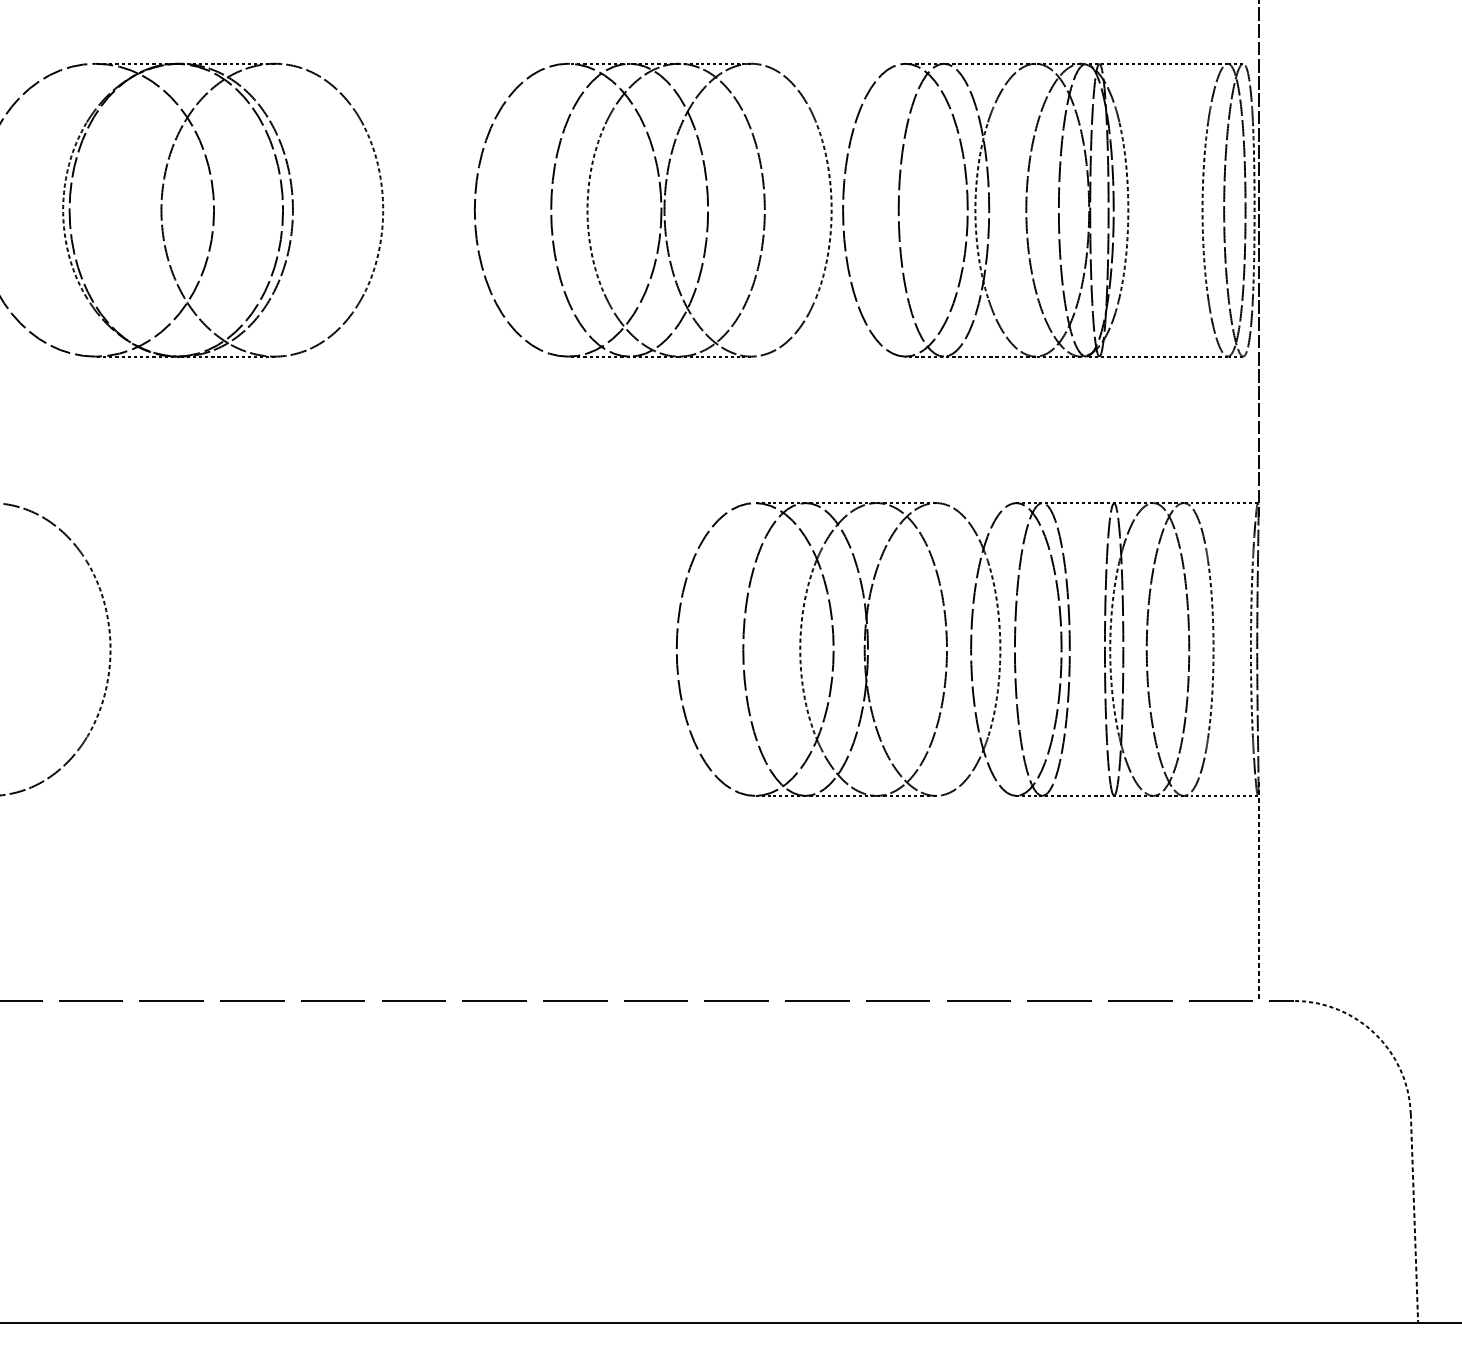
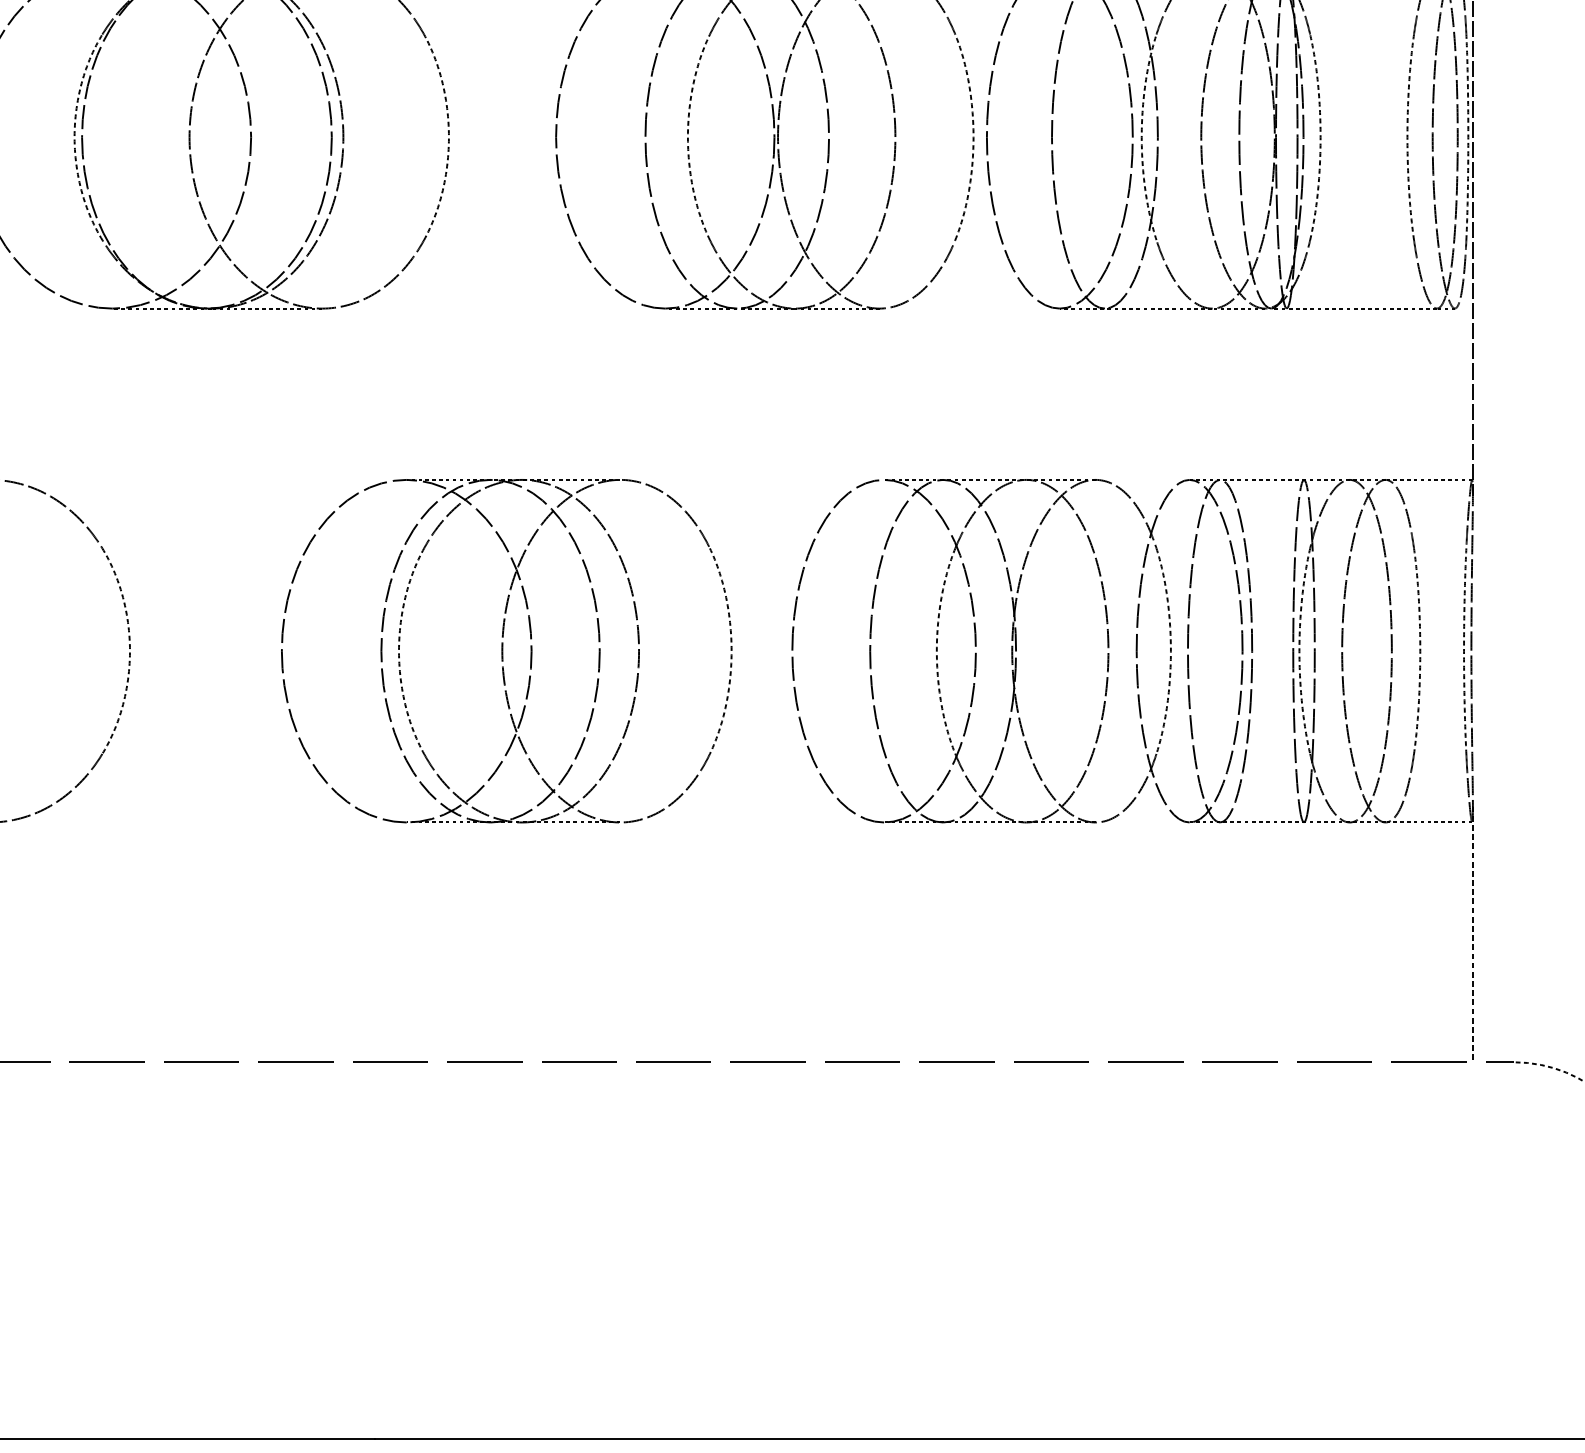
part: (432, 649) -> (506, 651), added

